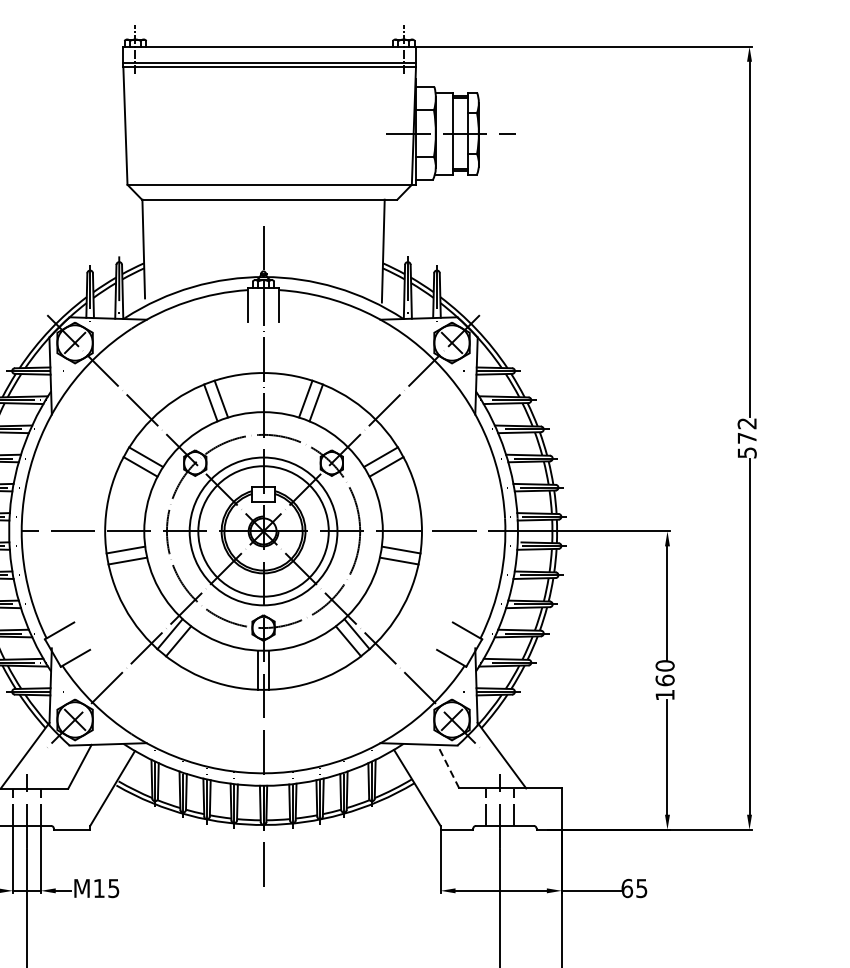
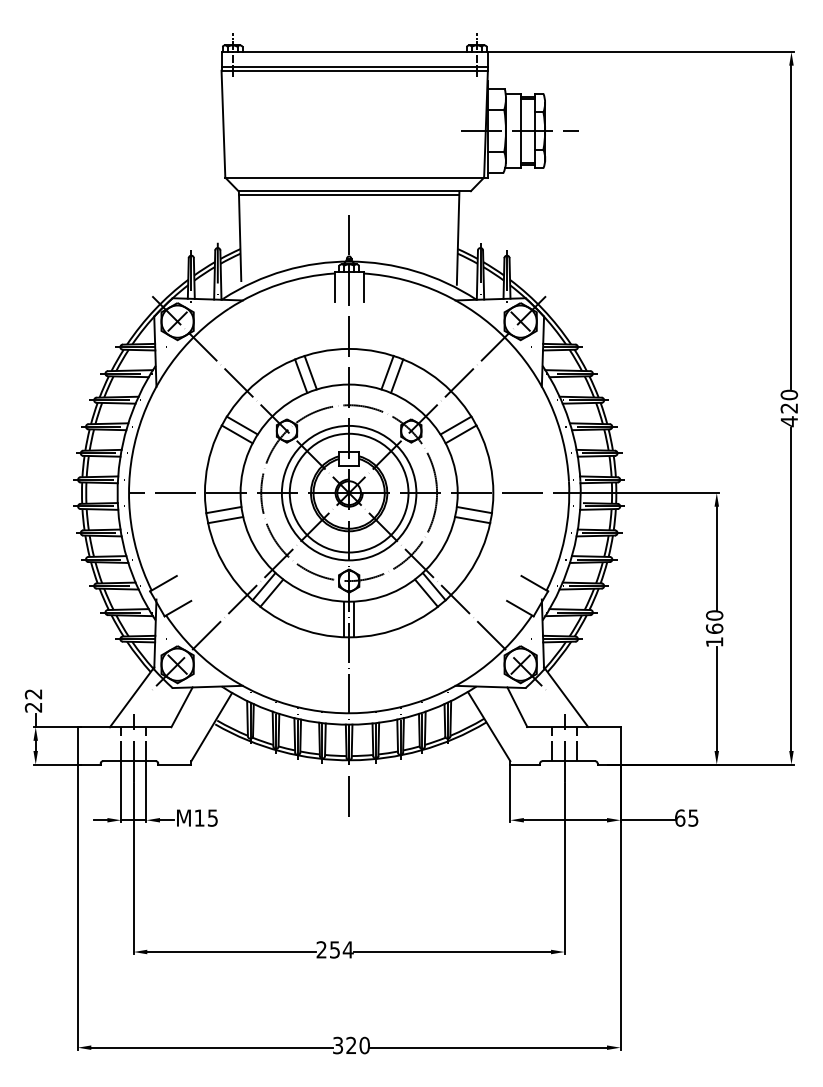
line: (263, 204) -> (349, 195), added
text: (747, 438) -> (789, 408), 572 -> 420
line: (448, 765) -> (517, 706), dashed -> solid

